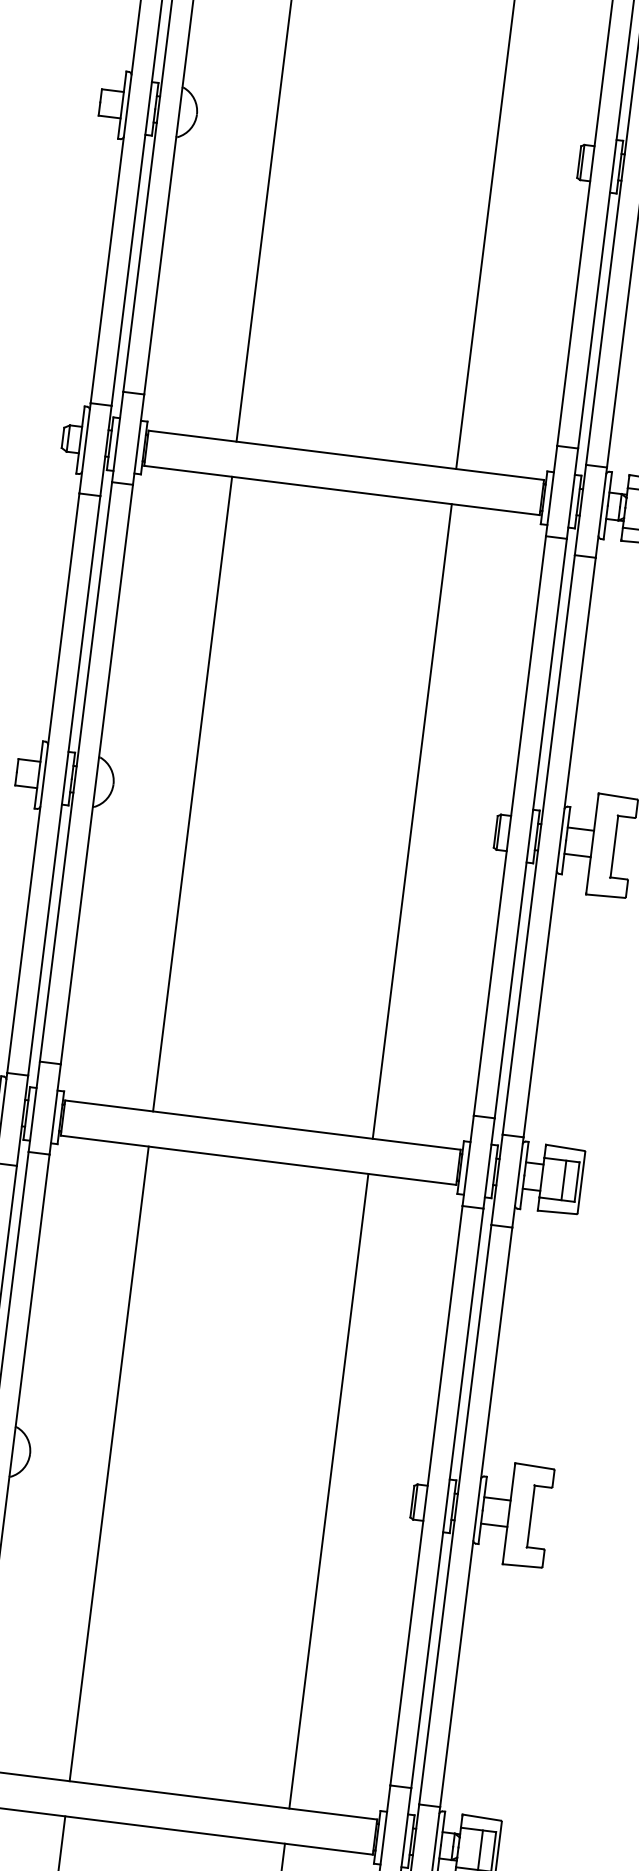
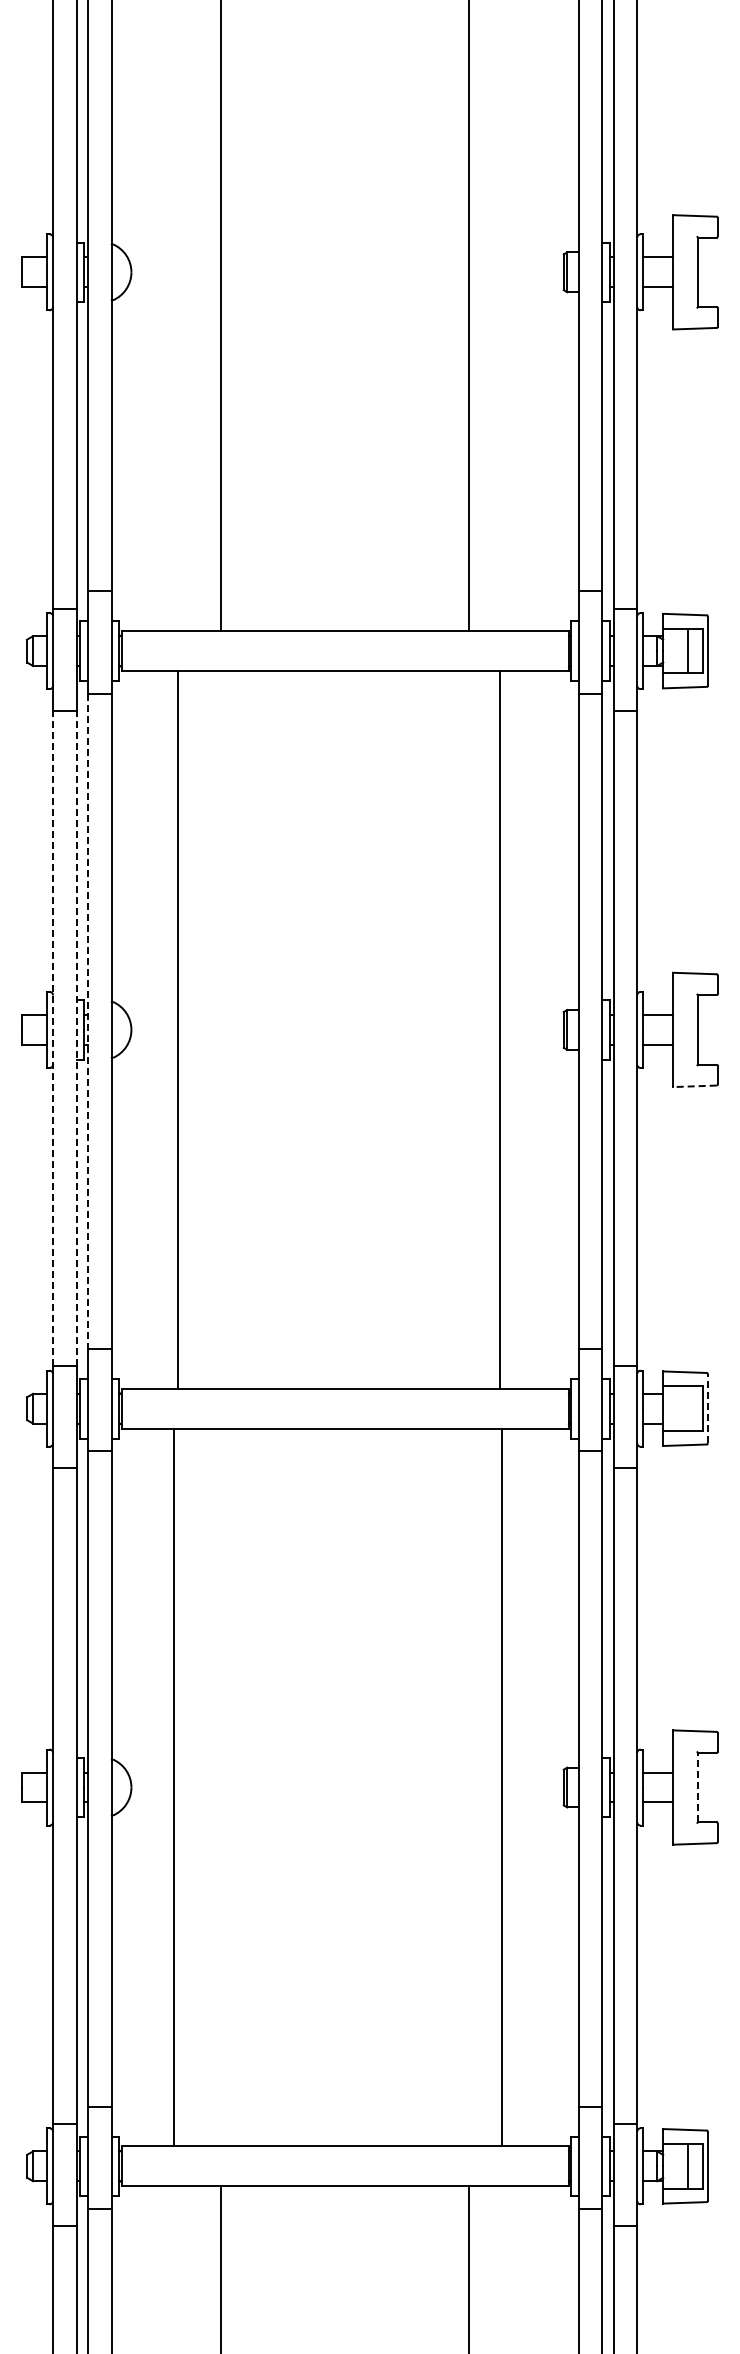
line: (75, 771) -> (87, 1021), solid -> dashed
line: (43, 783) -> (53, 1038), solid -> dashed
line: (64, 785) -> (76, 1038), solid -> dashed
line: (192, 793) -> (177, 1029), moved
line: (412, 821) -> (500, 1029), moved
line: (605, 896) -> (694, 1086), solid -> dashed
line: (564, 1180) -> (688, 1408), removed
line: (581, 1182) -> (707, 1408), solid -> dashed
line: (108, 1463) -> (173, 1787), moved
line: (328, 1491) -> (502, 1787), moved
line: (530, 1516) -> (697, 1787), solid -> dashed

